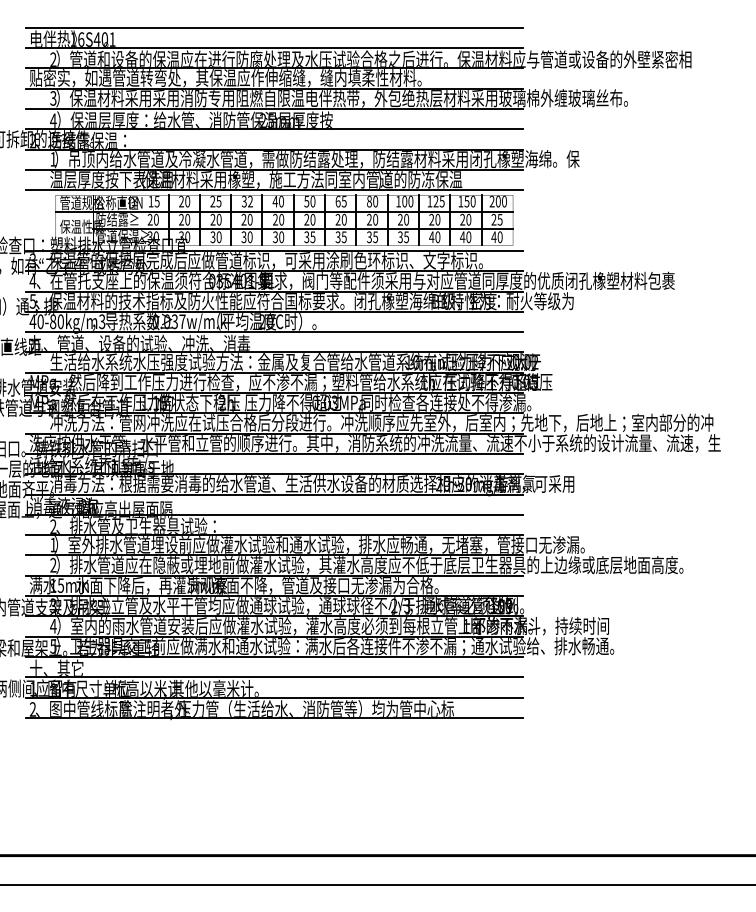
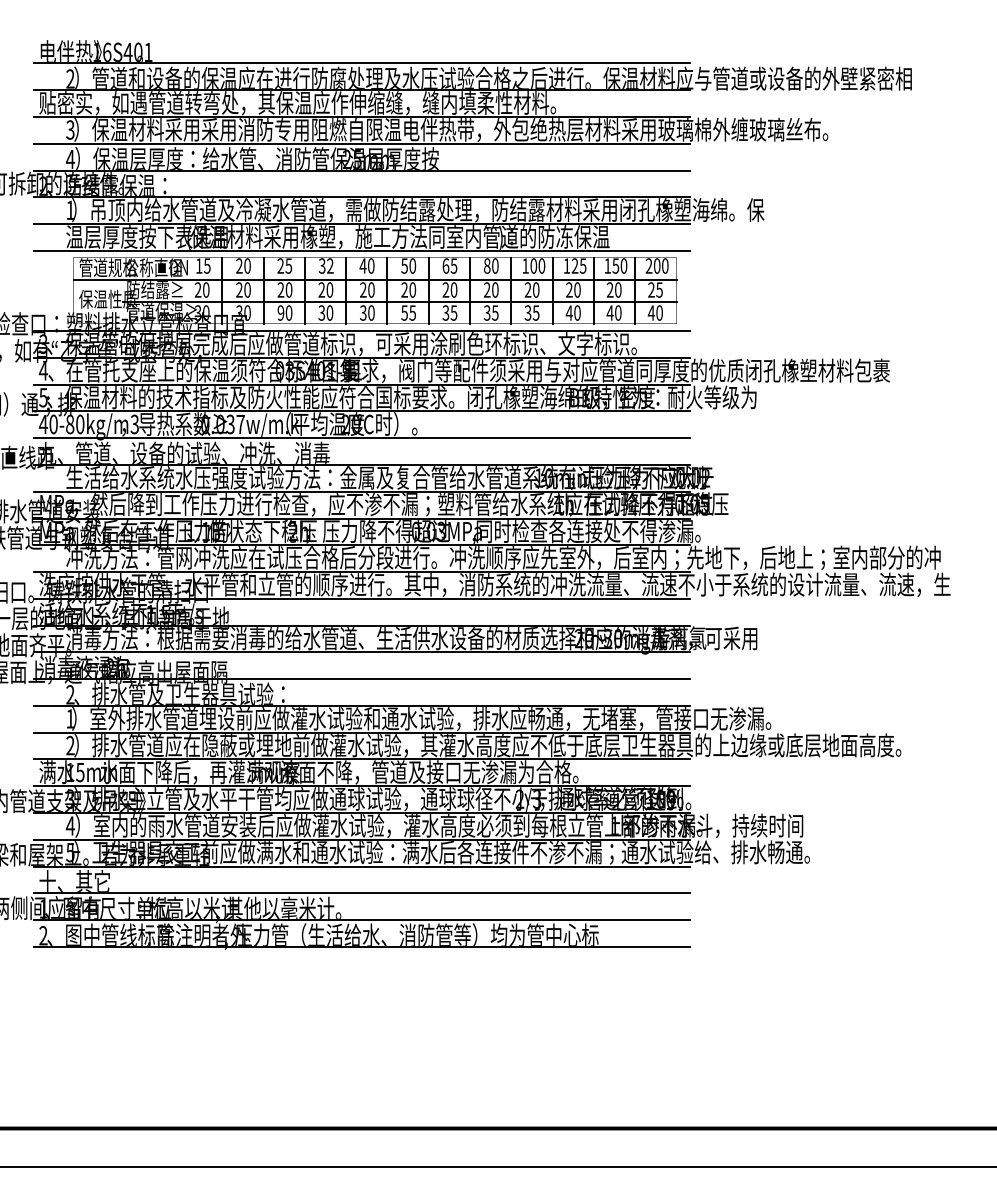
line: (274, 27) -> (362, 36), removed
text: (306, 236) -> (404, 312), 35 -> 55
text: (212, 237) -> (280, 313), 30 -> 90

